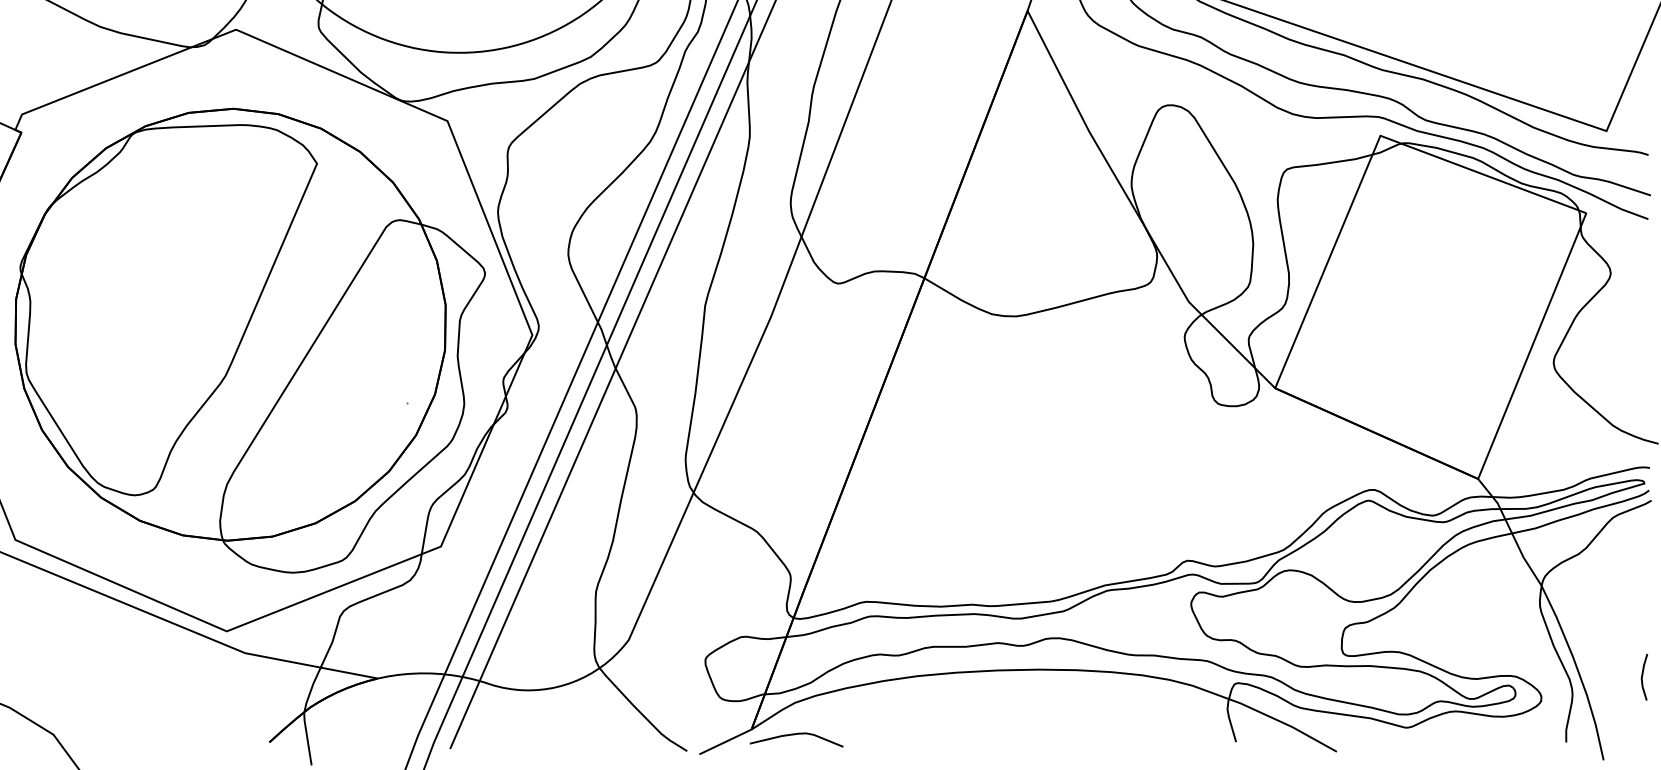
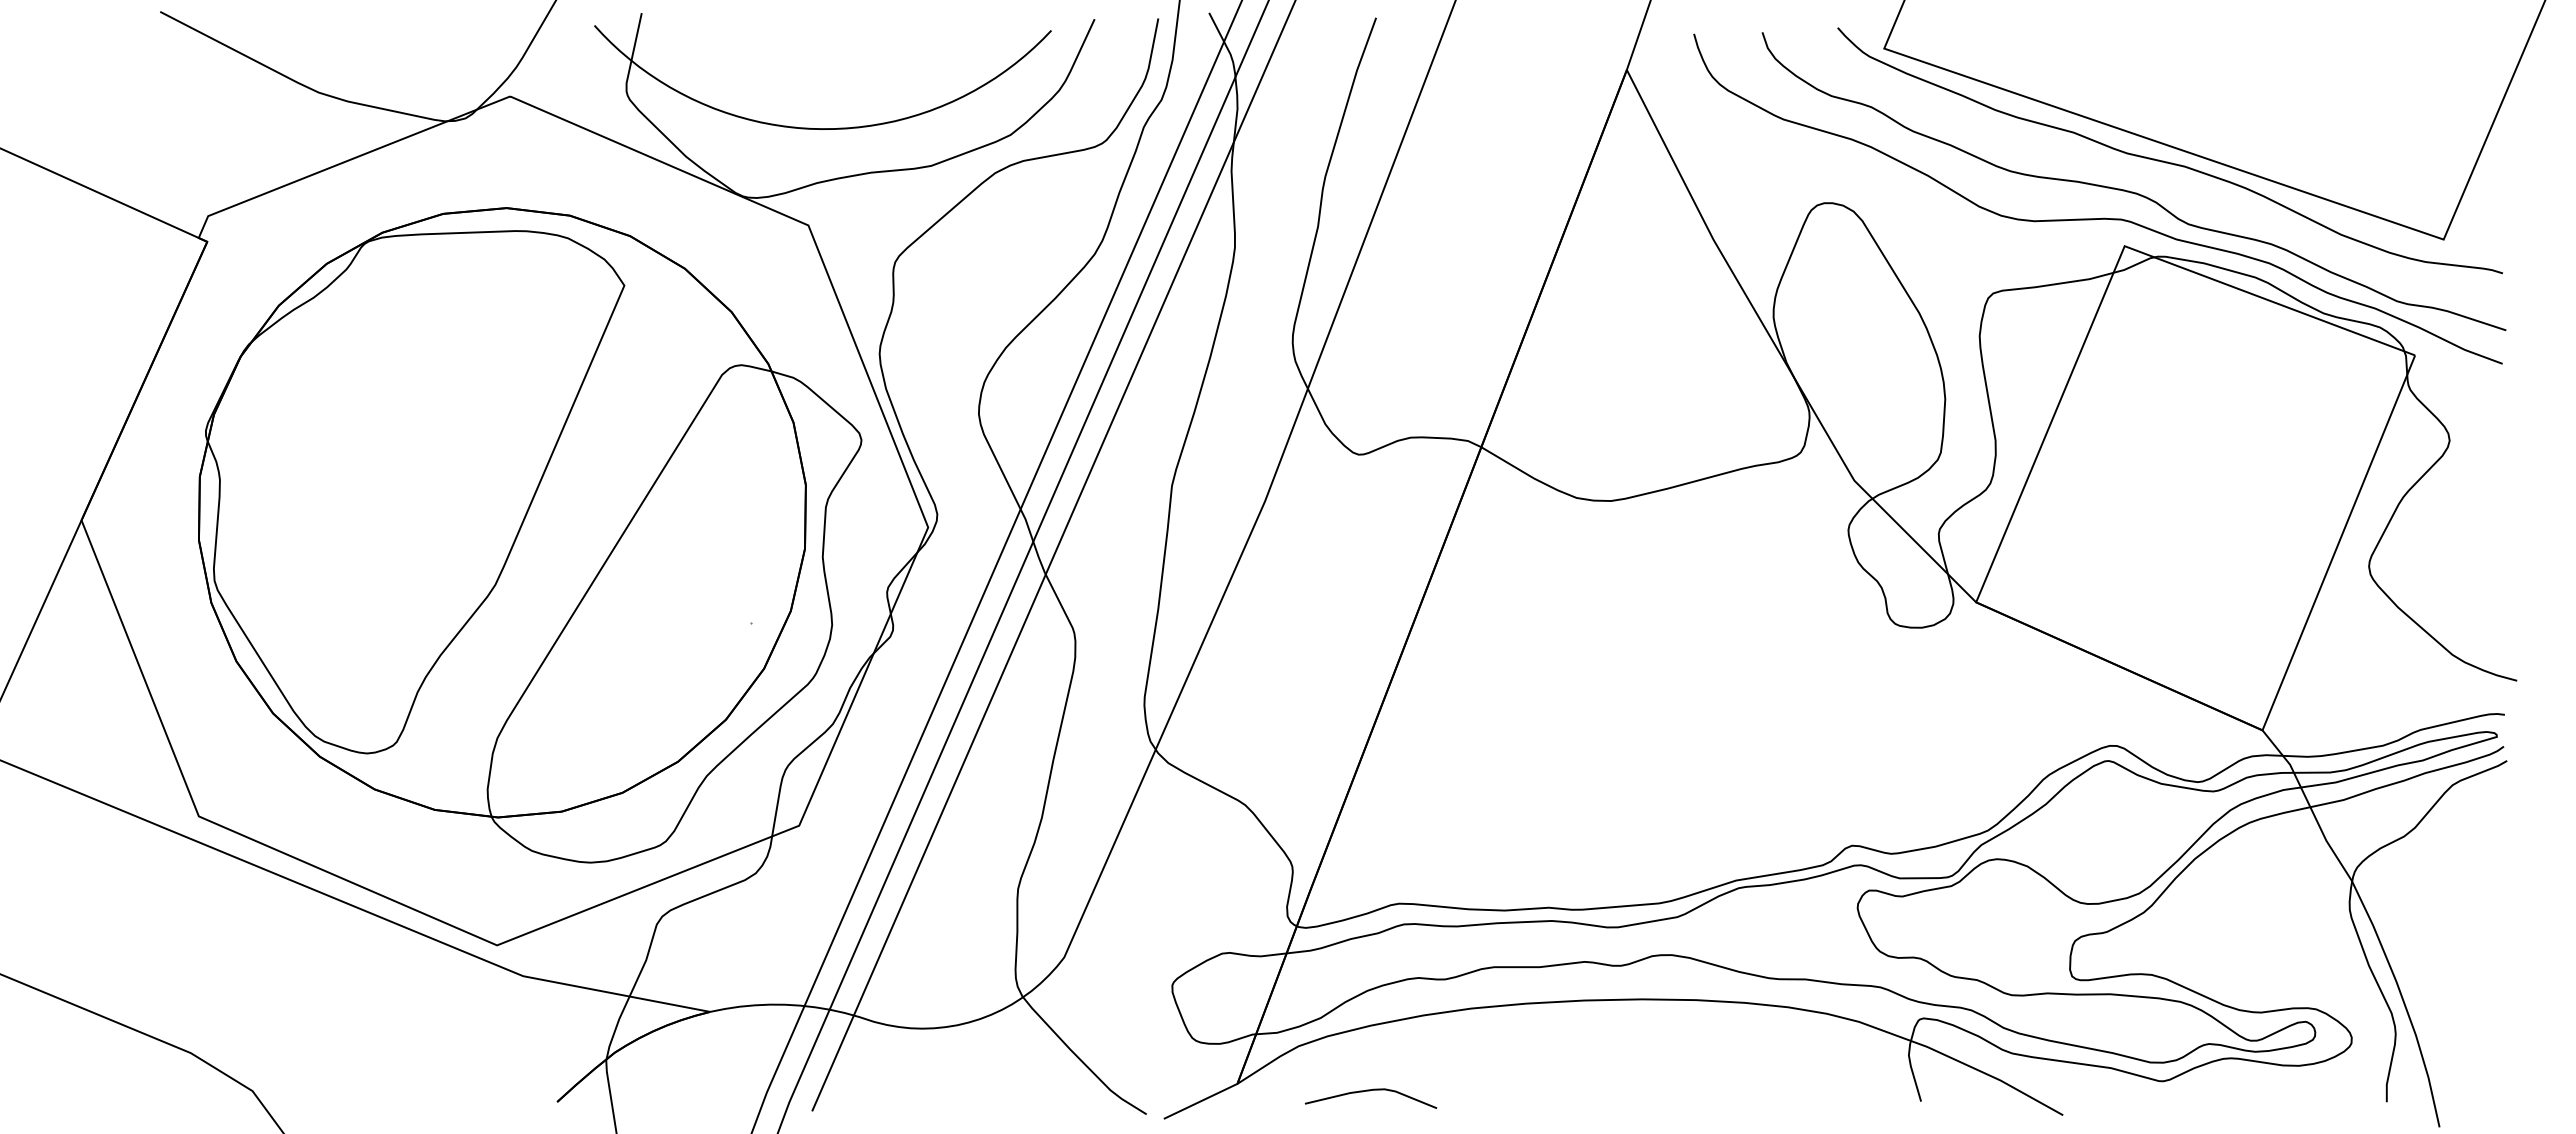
line: (1642, 676) -> (2494, 1009), removed
curve: (796, 734) -> (1370, 1091), moved

